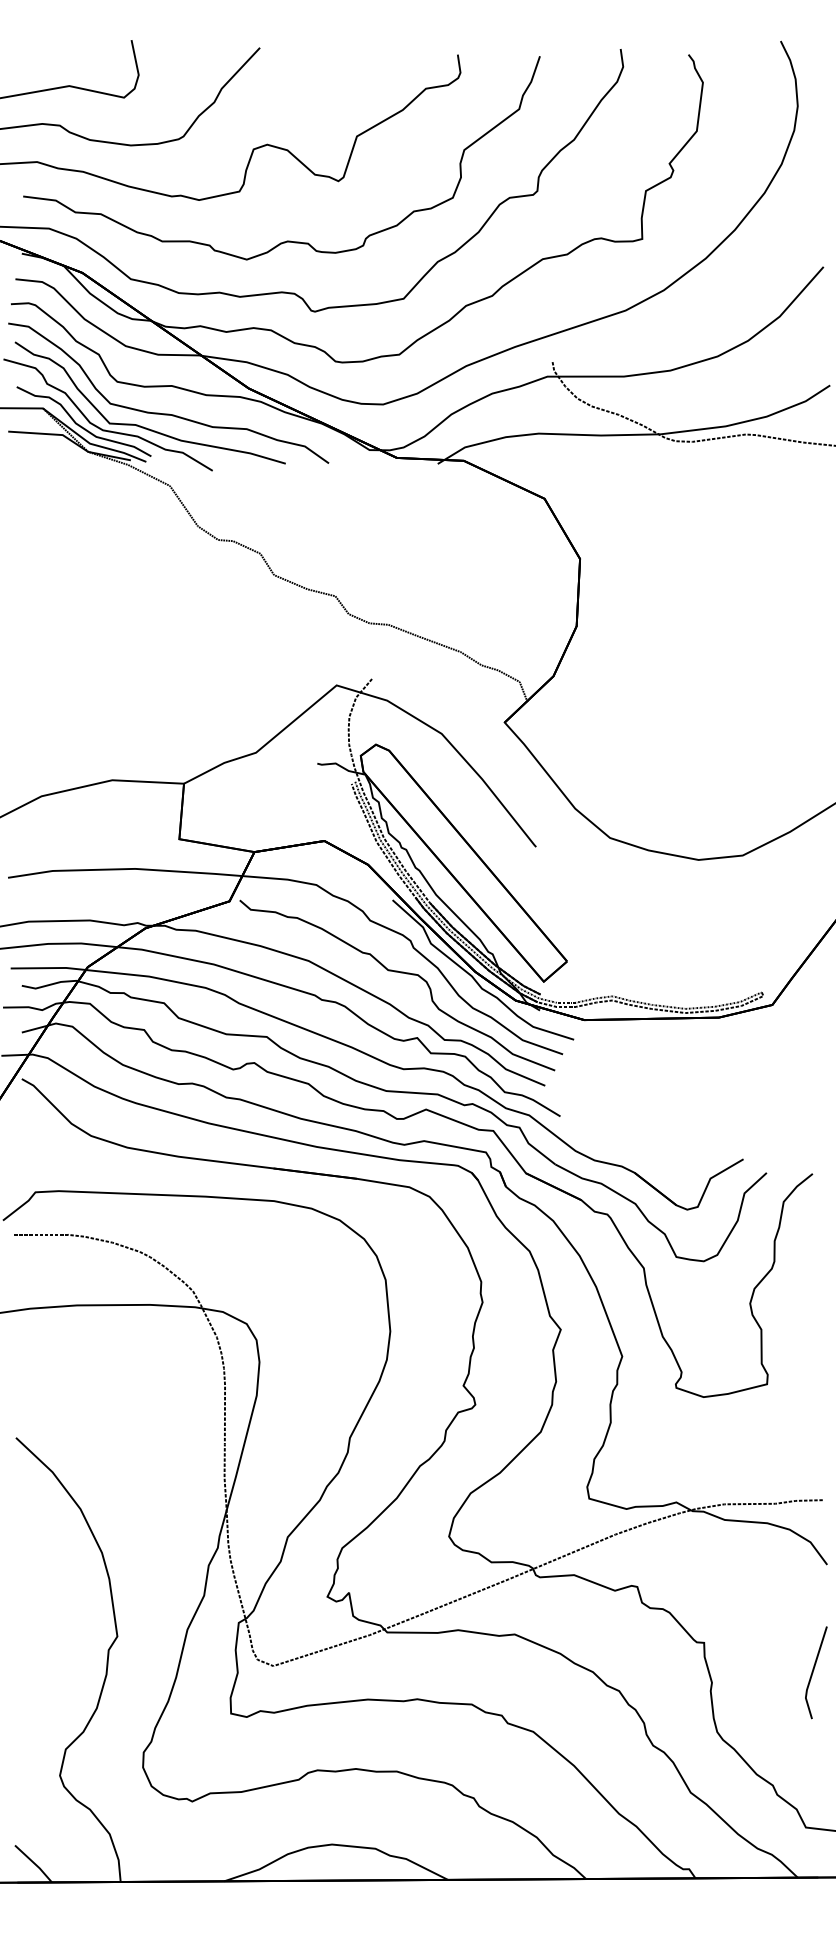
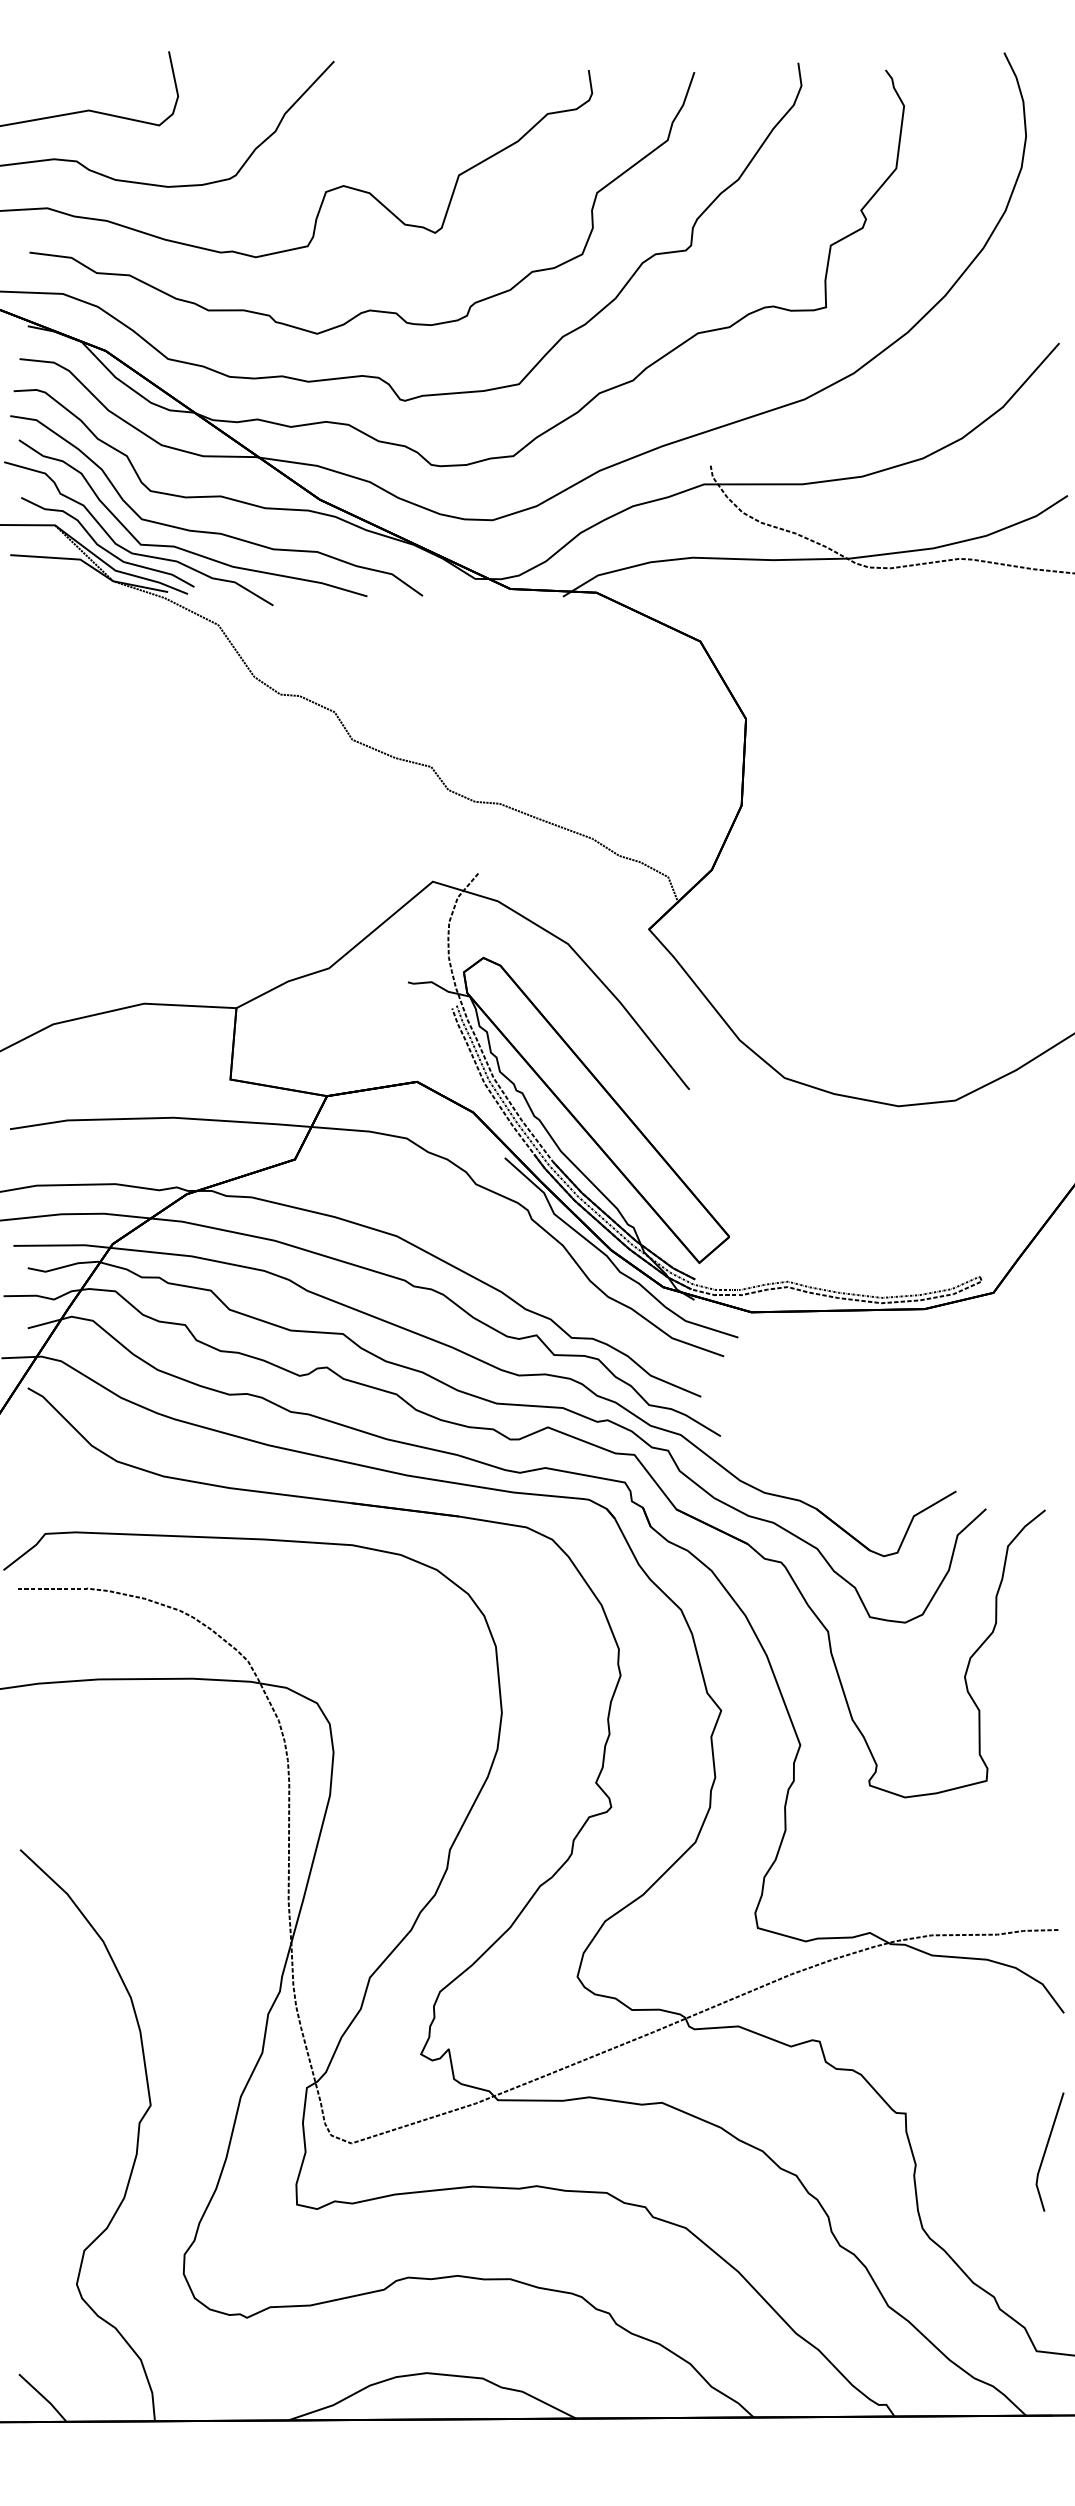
part: (398, 972) -> (512, 1251), removed

